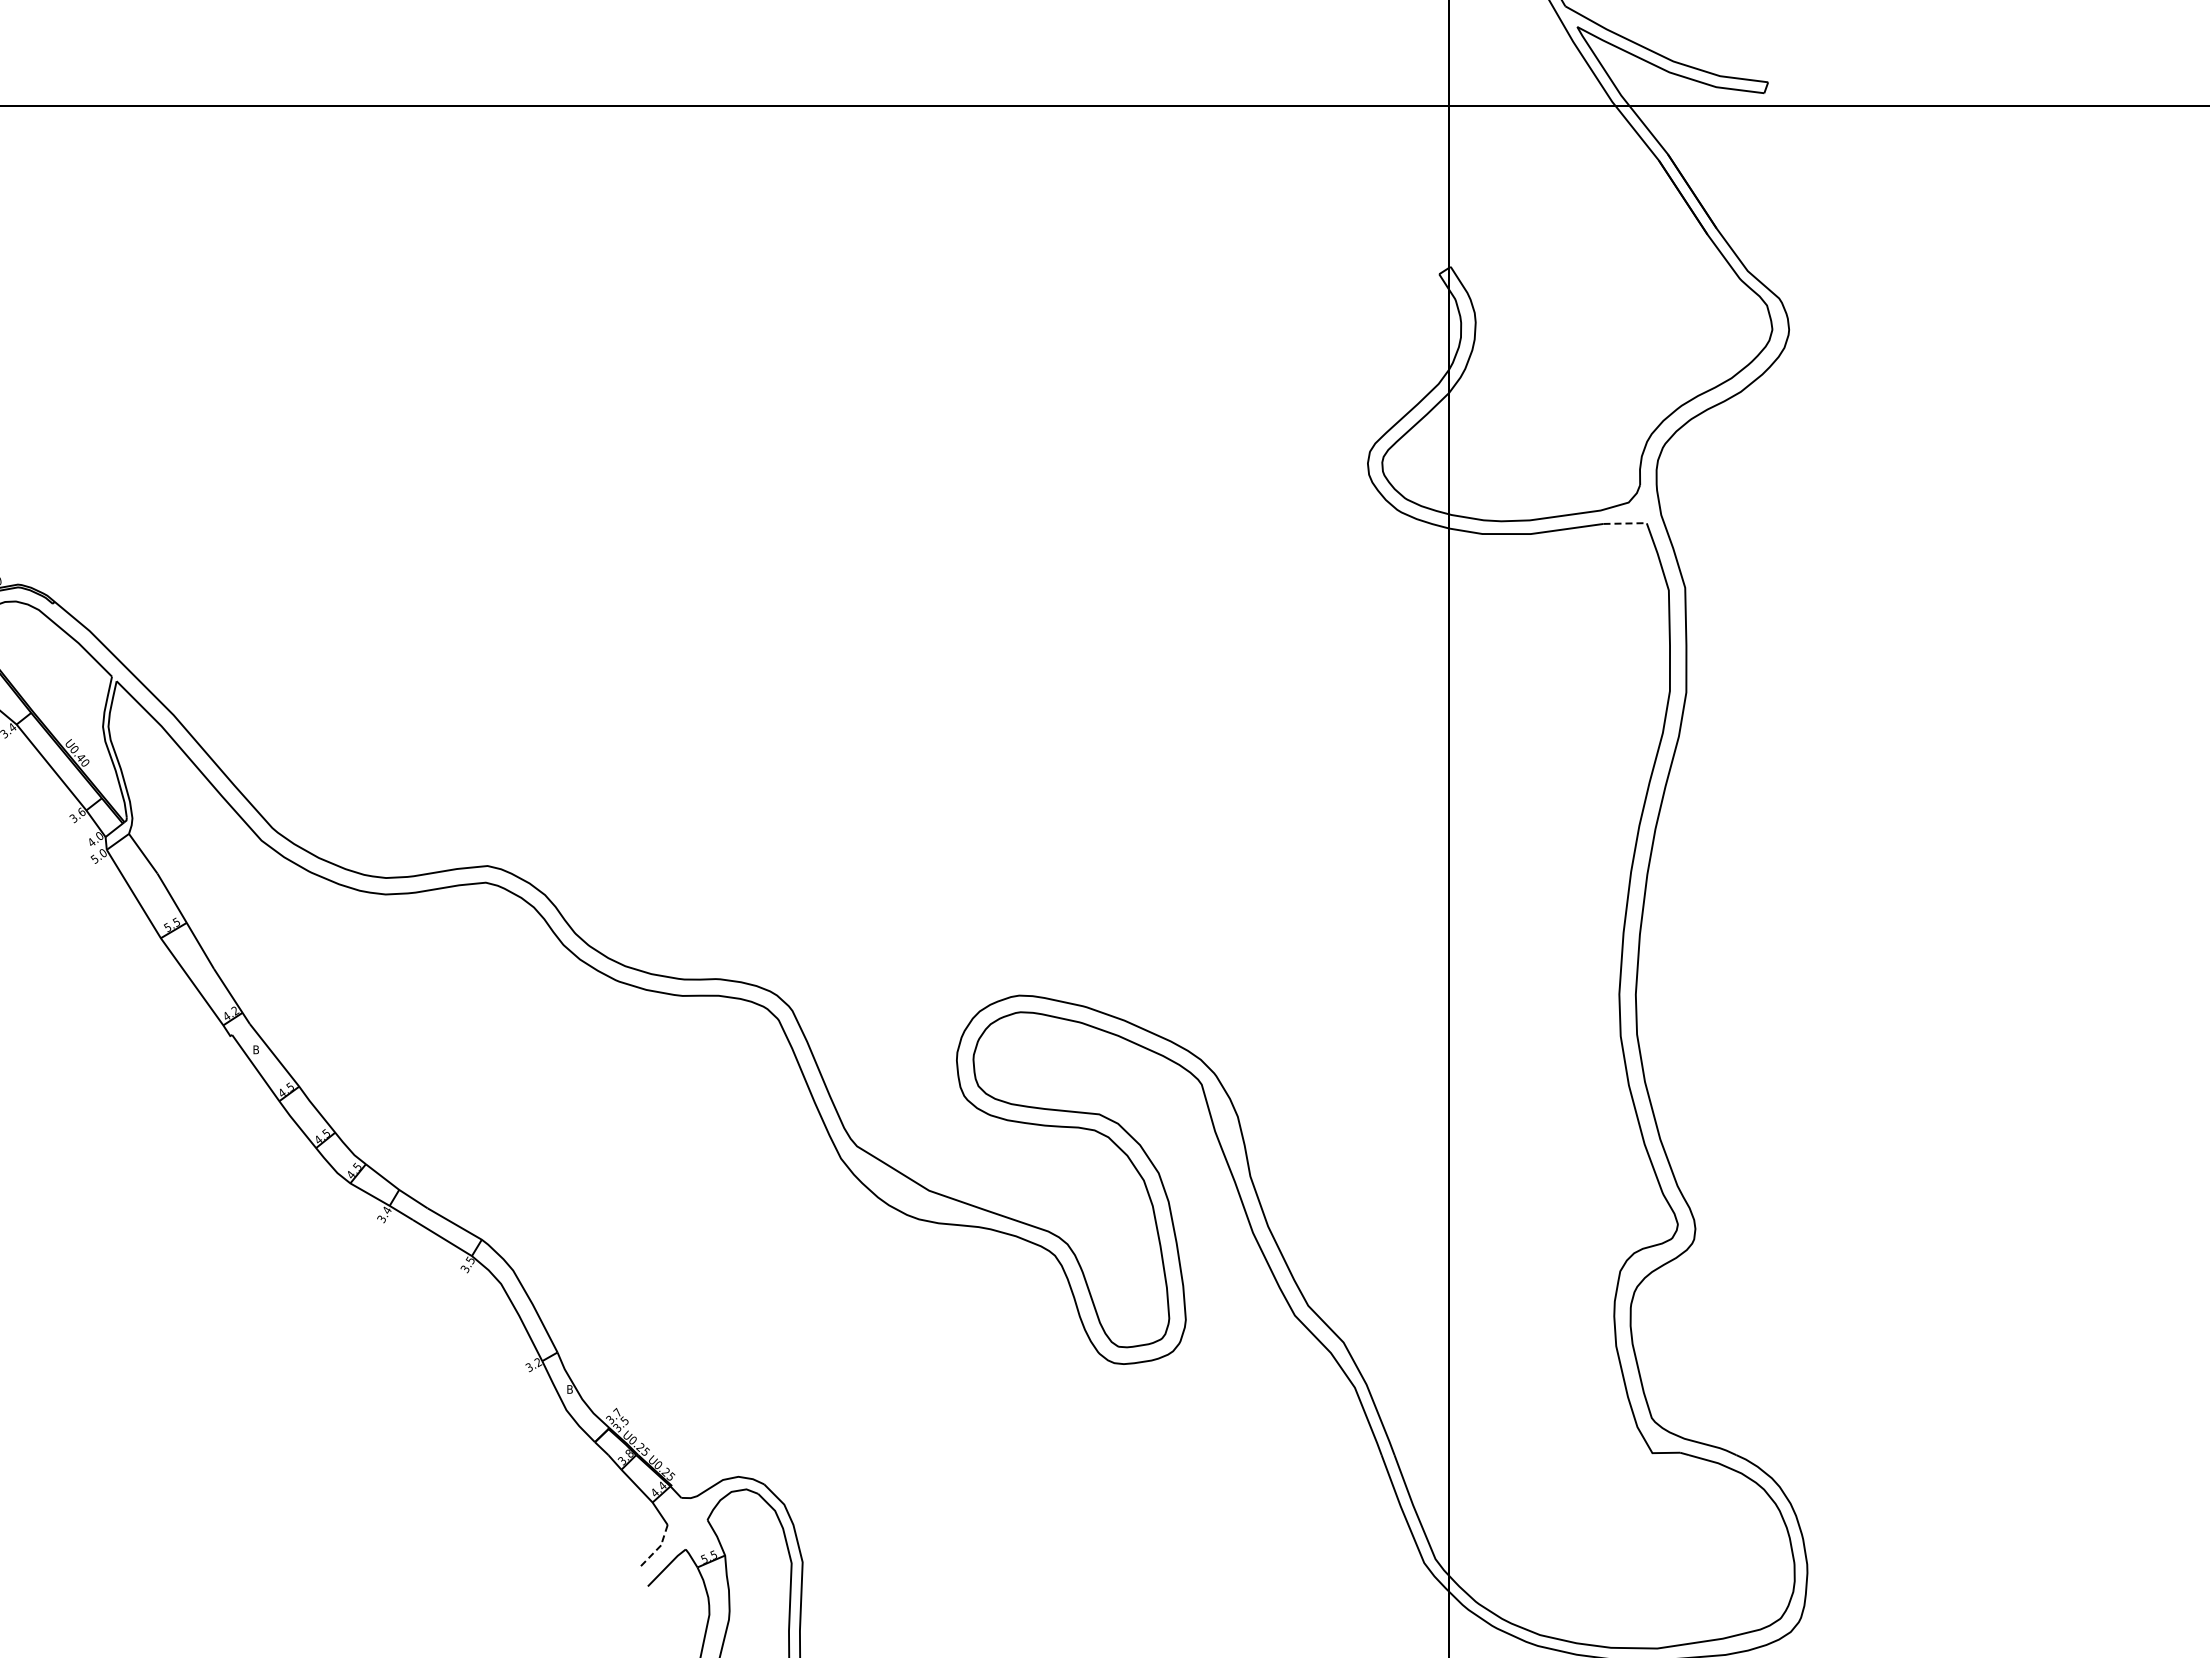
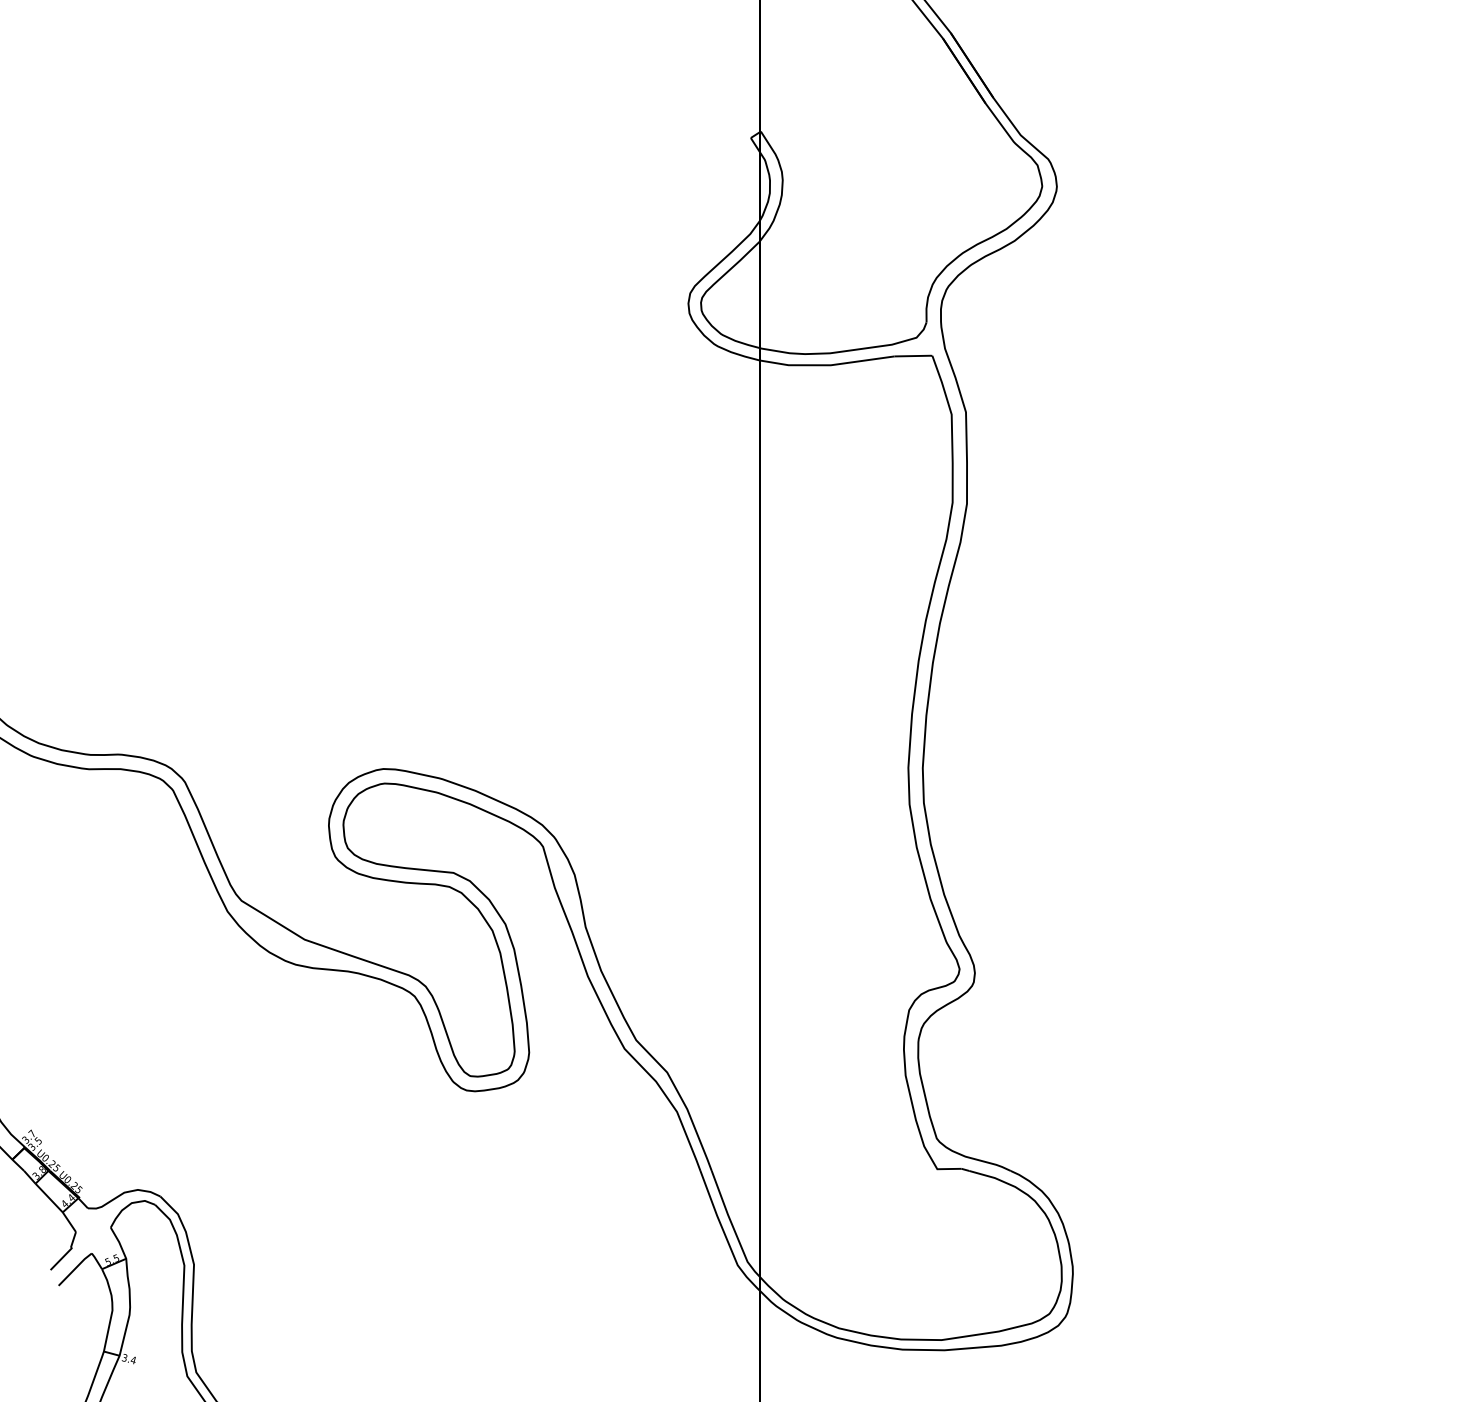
line: (1626, 523) -> (914, 356), dashed -> solid
line: (658, 1548) -> (67, 1252), dashed -> solid

